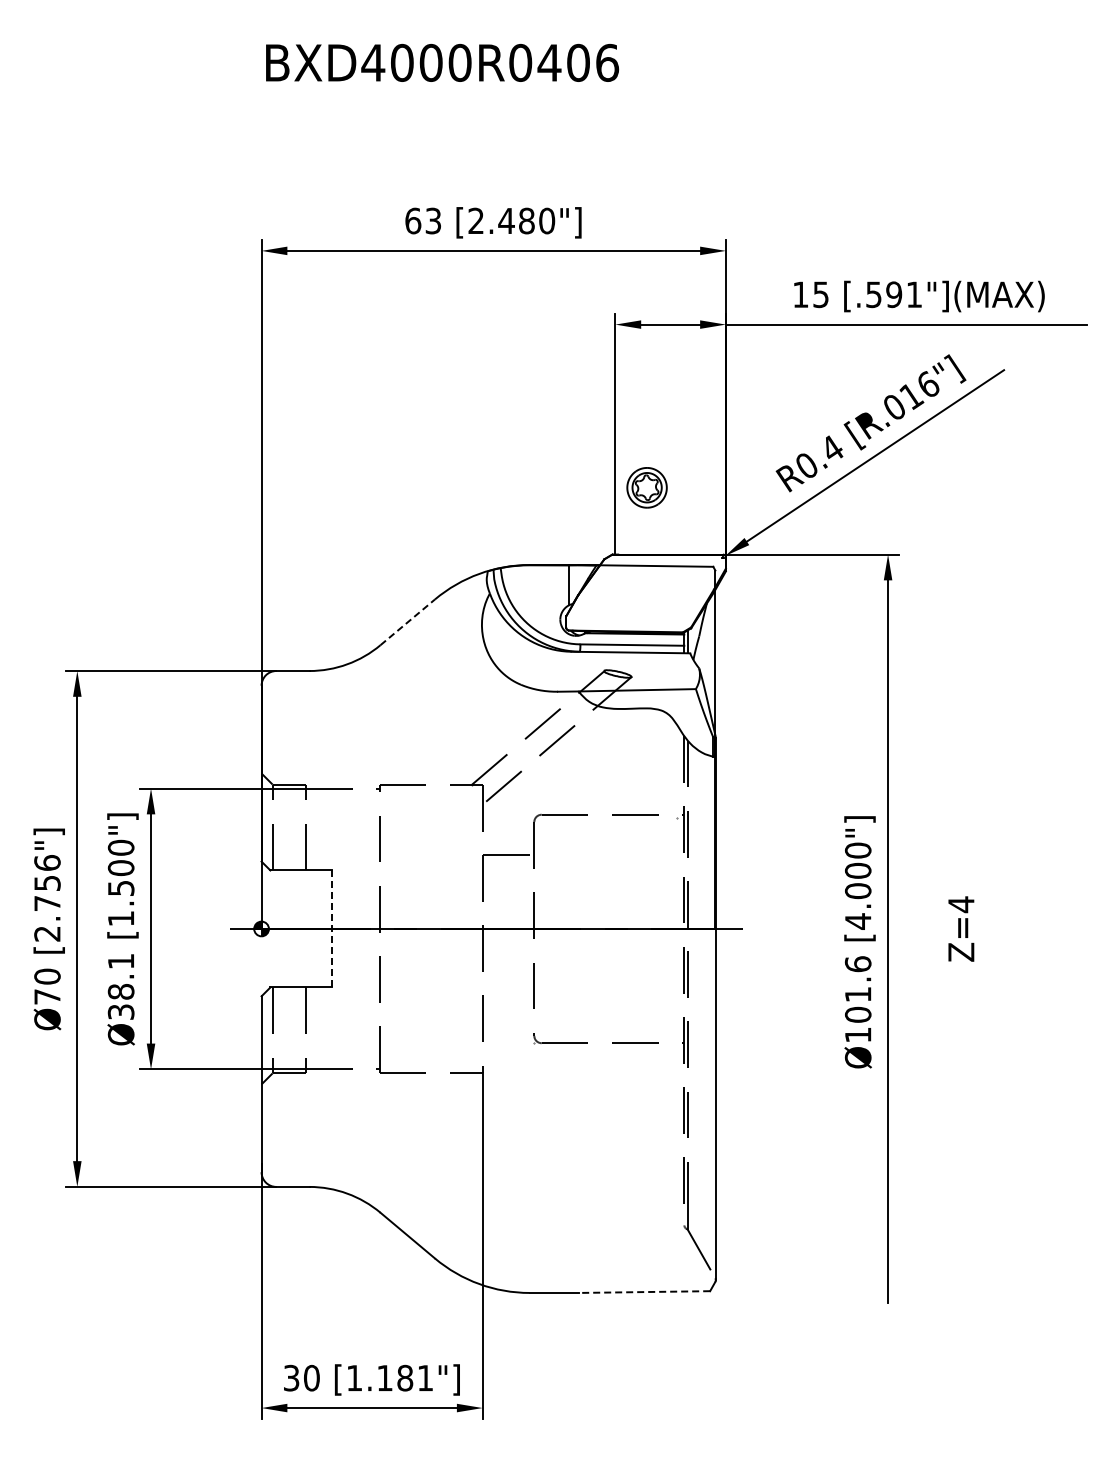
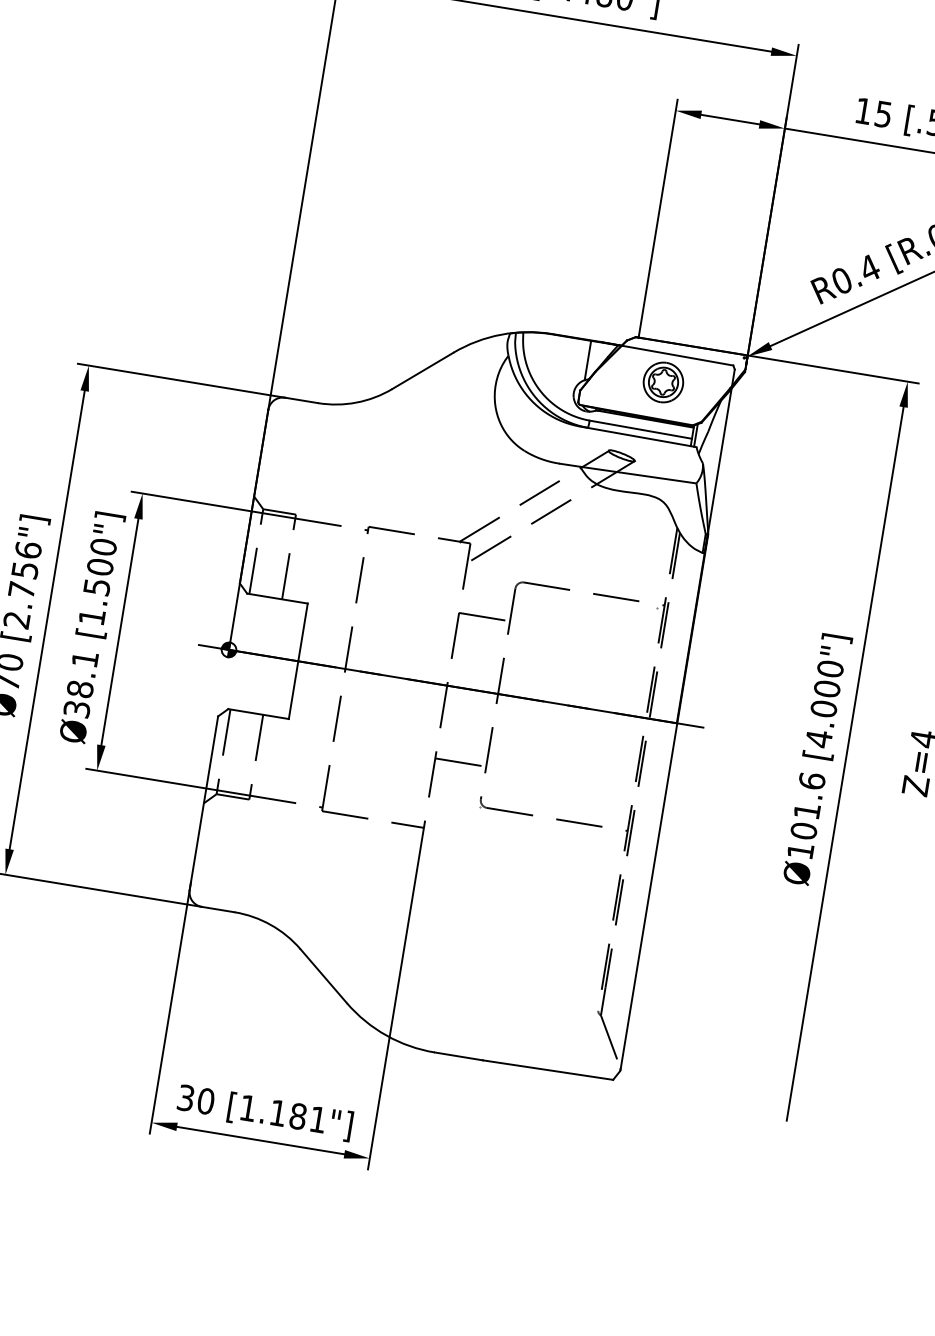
part: (646, 487) -> (662, 382), moved
line: (407, 622) -> (422, 371), dashed -> solid
line: (331, 928) -> (298, 660), dashed -> solid
line: (508, 1002) -> (460, 762), added
line: (644, 1292) -> (548, 1070), dashed -> solid

